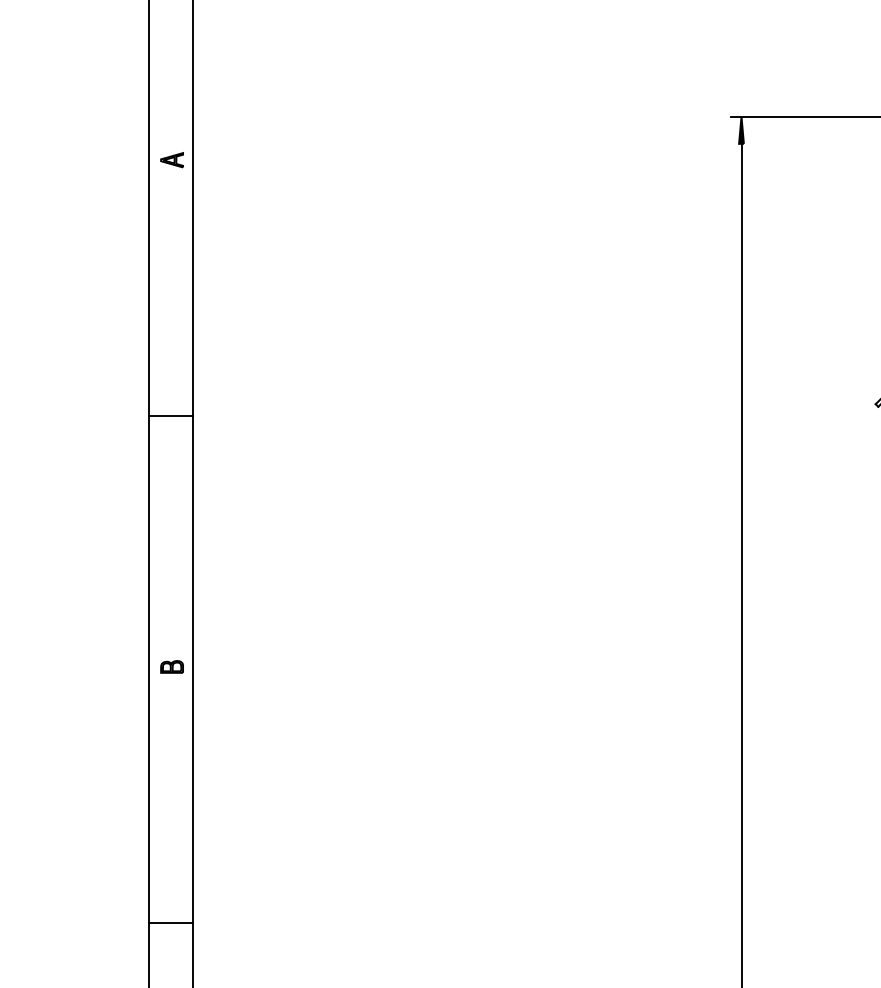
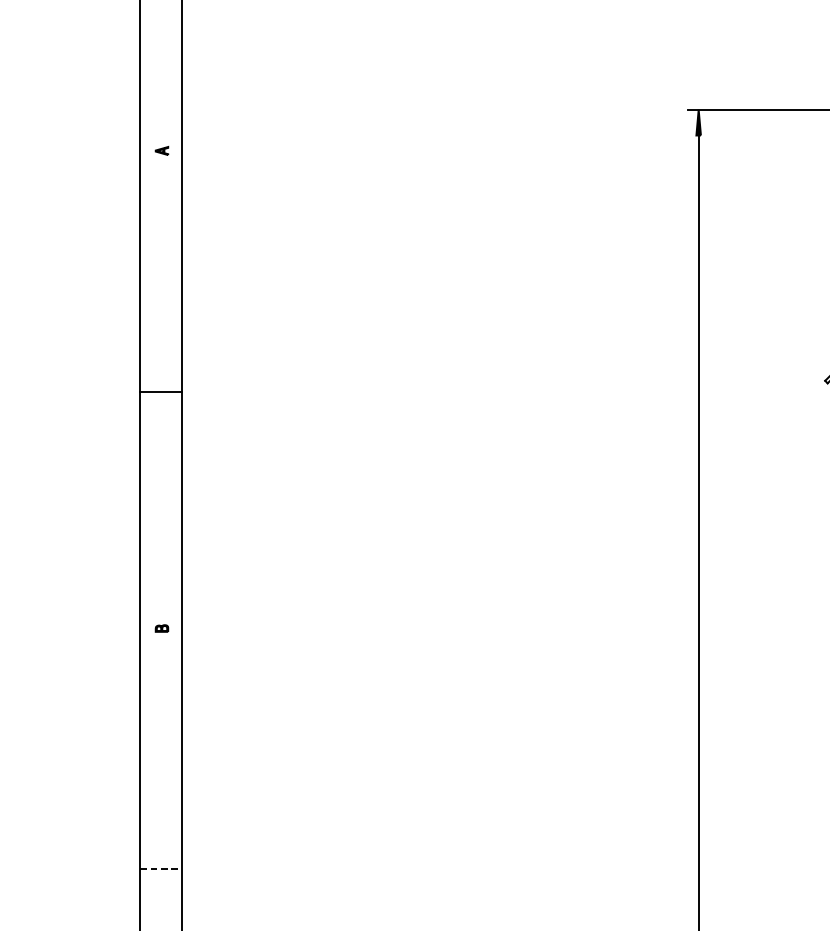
part: (171, 160) -> (161, 151), size x0.6
part: (171, 666) -> (161, 628), size x0.6
line: (171, 922) -> (161, 869), solid -> dashed

